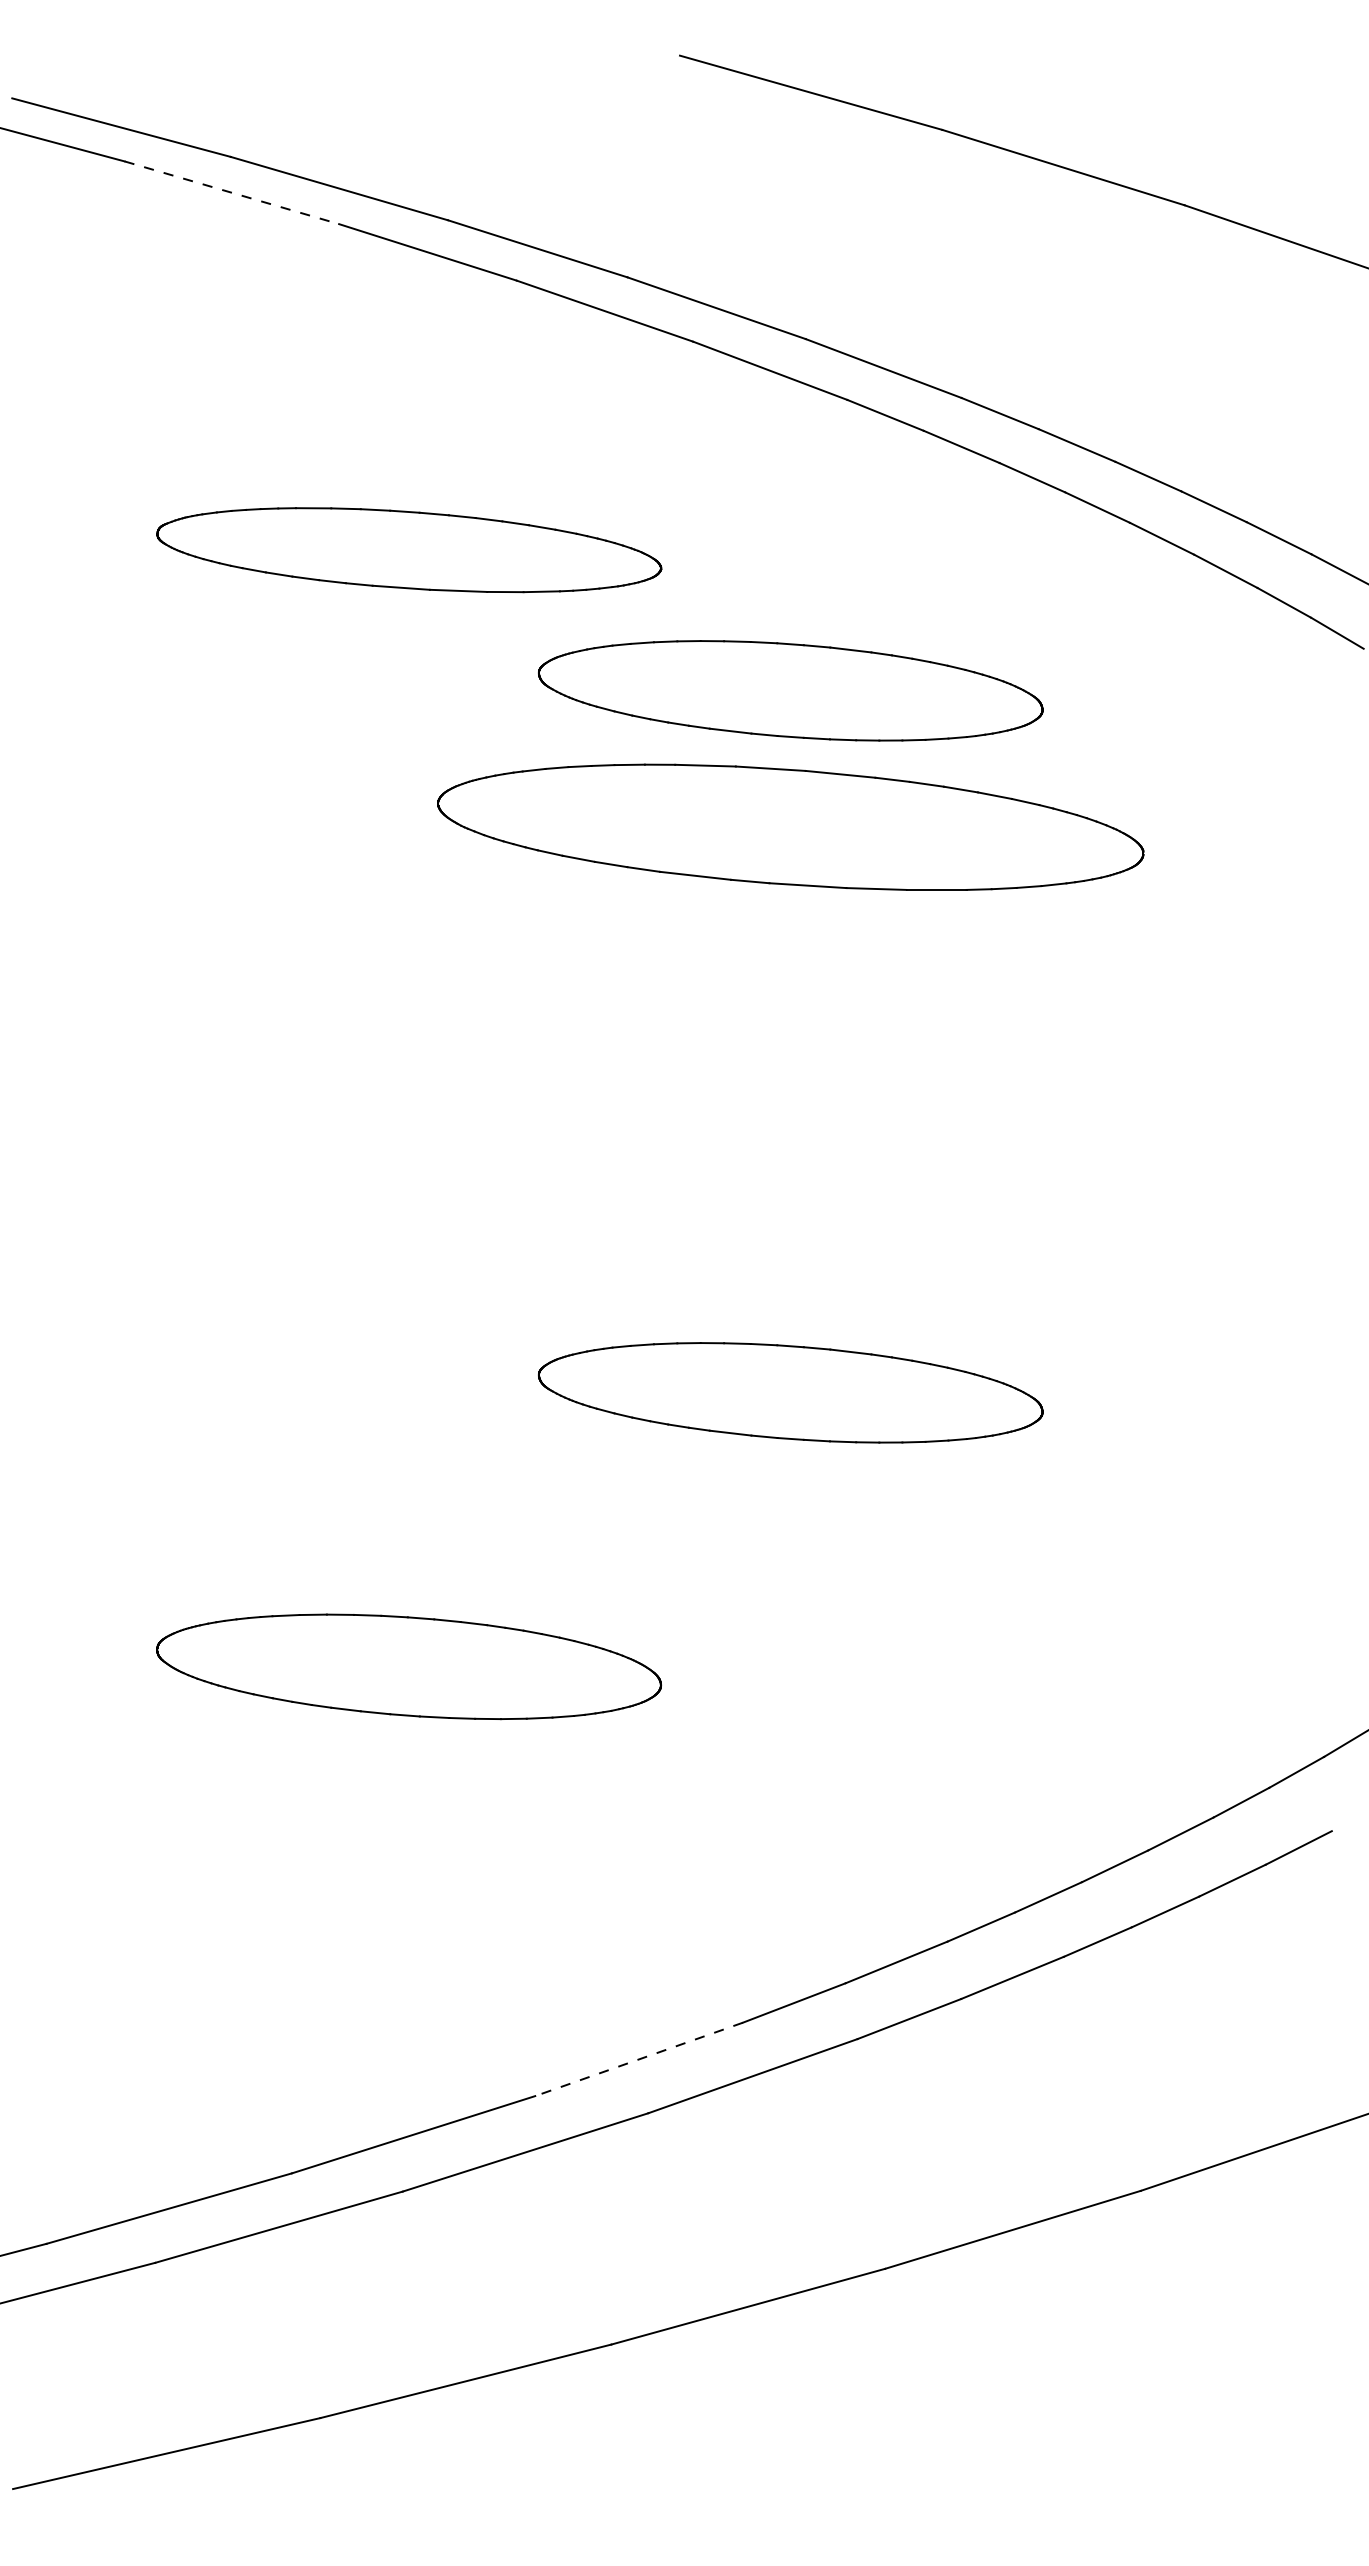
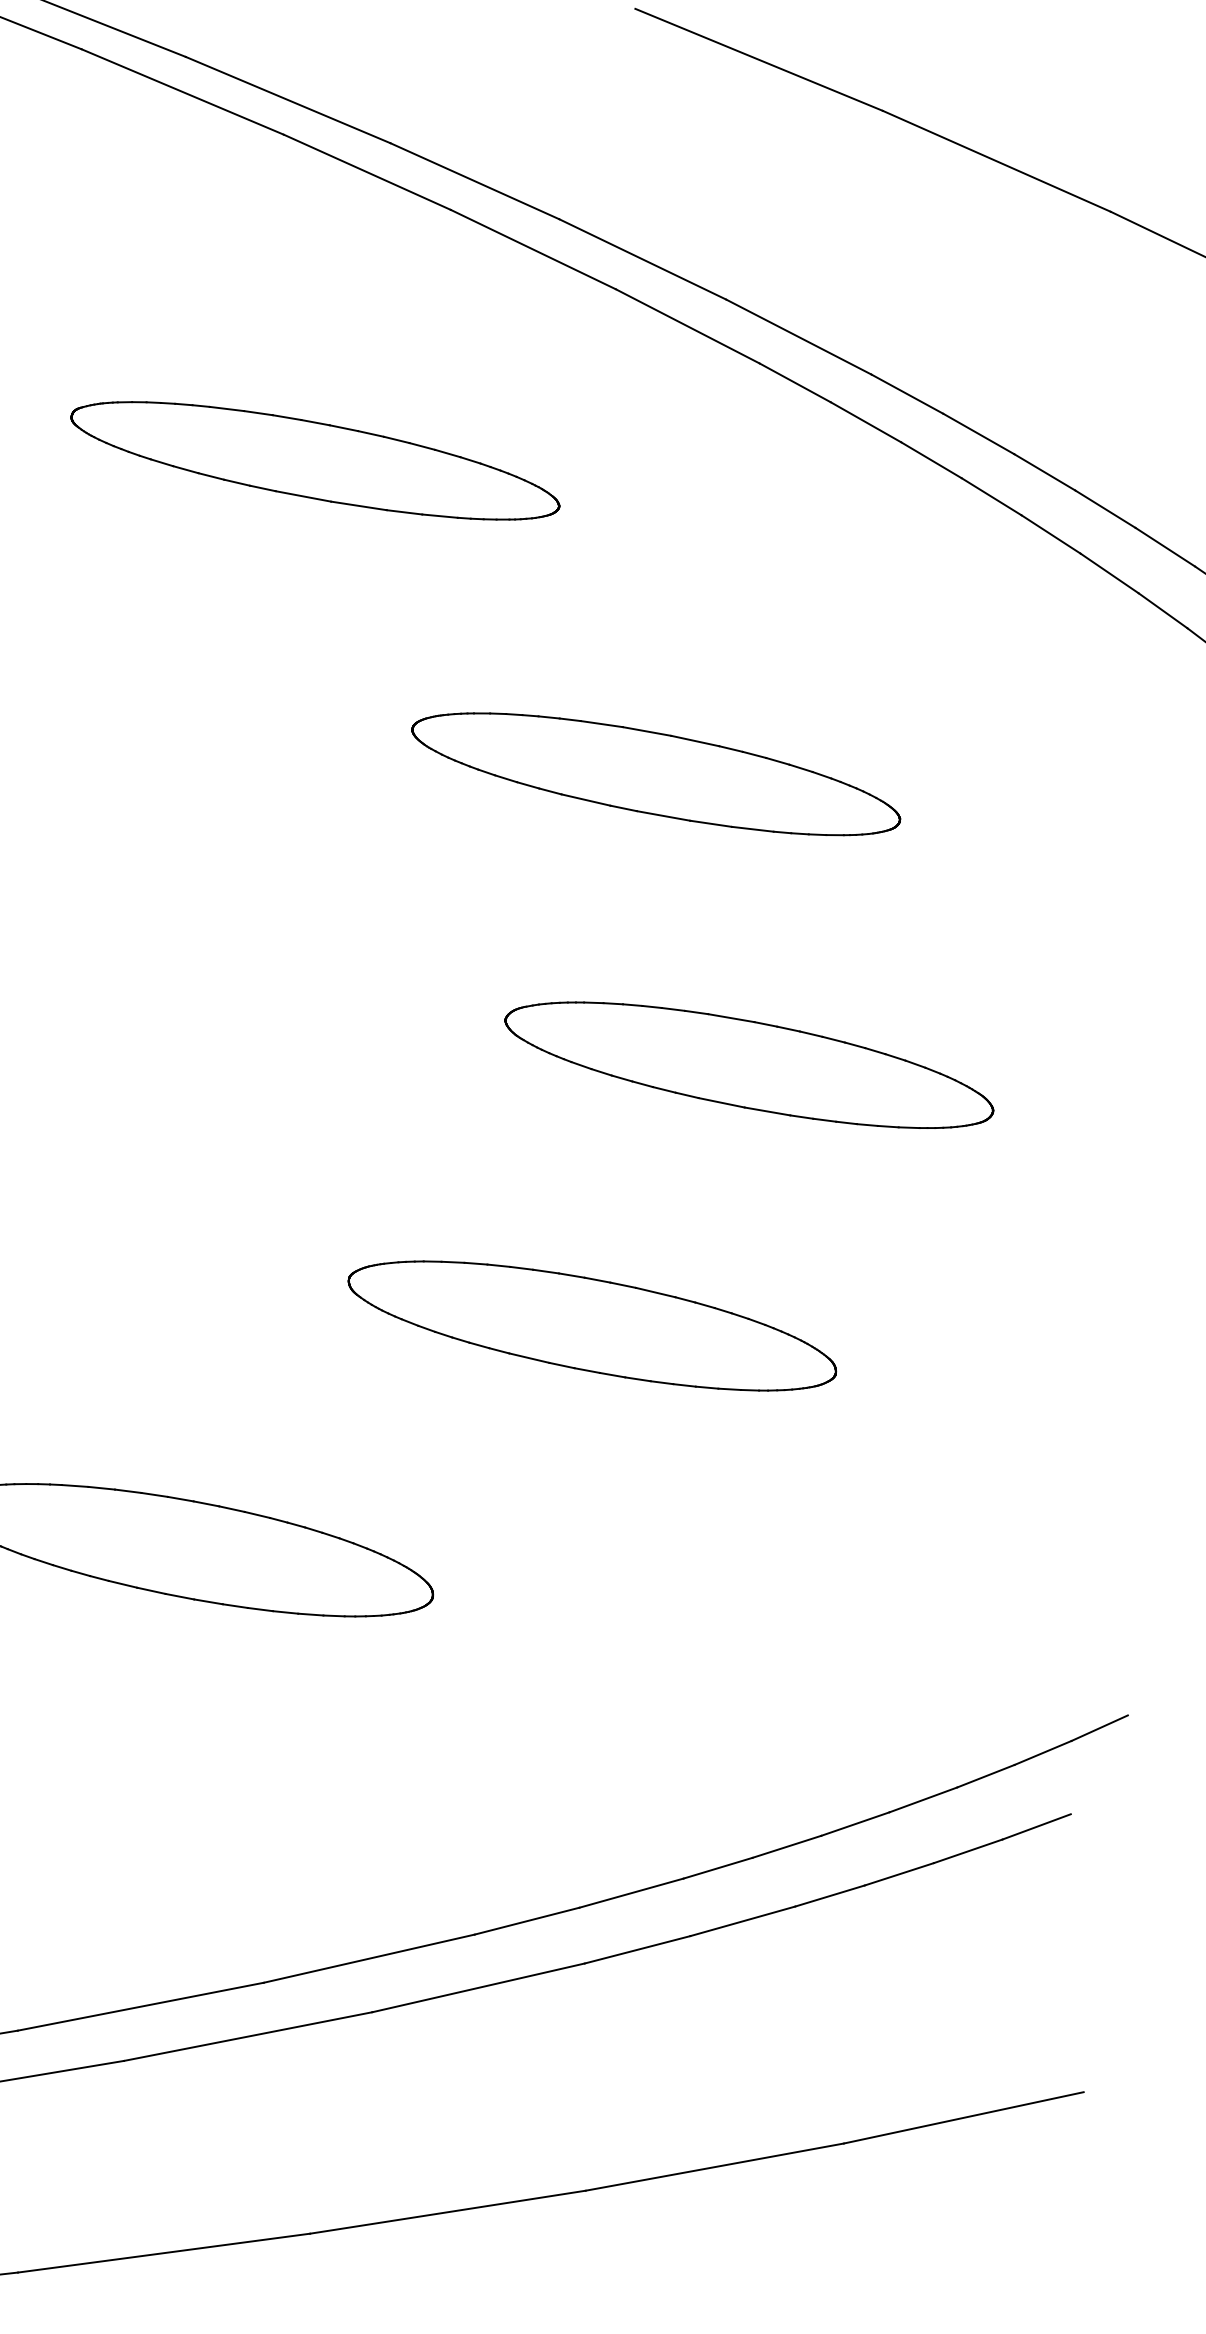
line: (231, 192) -> (182, 91), dashed -> solid
part: (790, 690) -> (671, 640), removed
part: (790, 826) -> (656, 773), size x0.71
part: (919, 1110) -> (749, 1064), added
line: (638, 2059) -> (368, 1958), dashed -> solid

